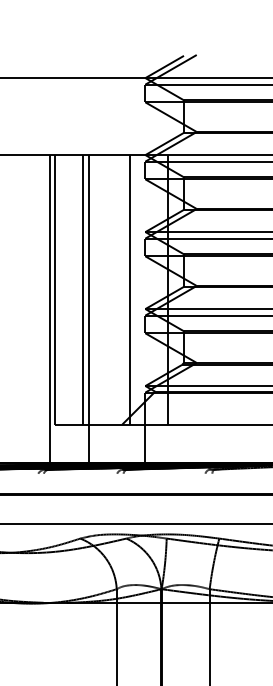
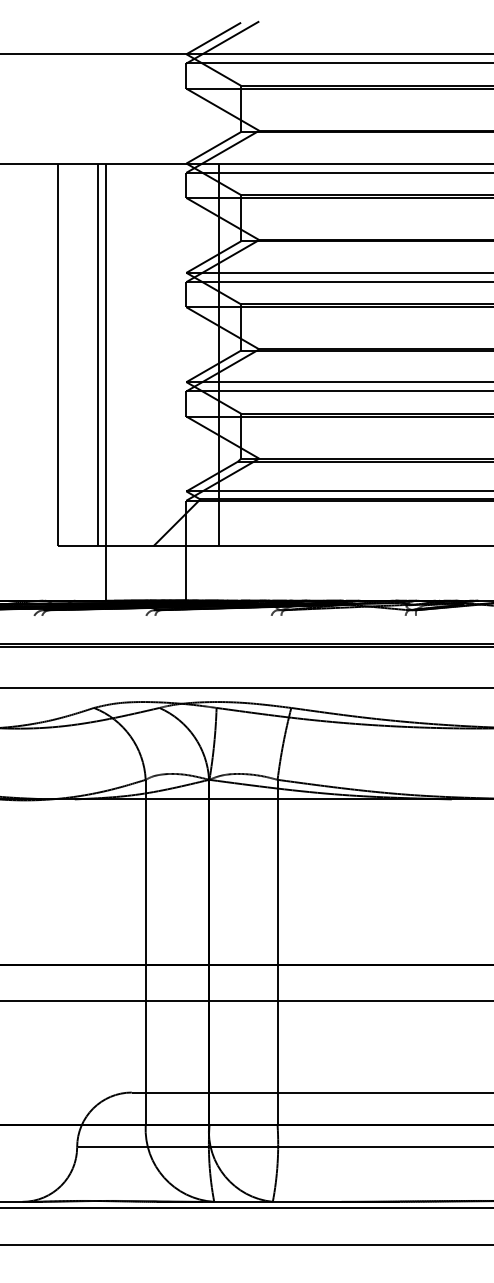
line: (129, 289) -> (164, 354), removed
line: (49, 308) -> (50, 381), removed

